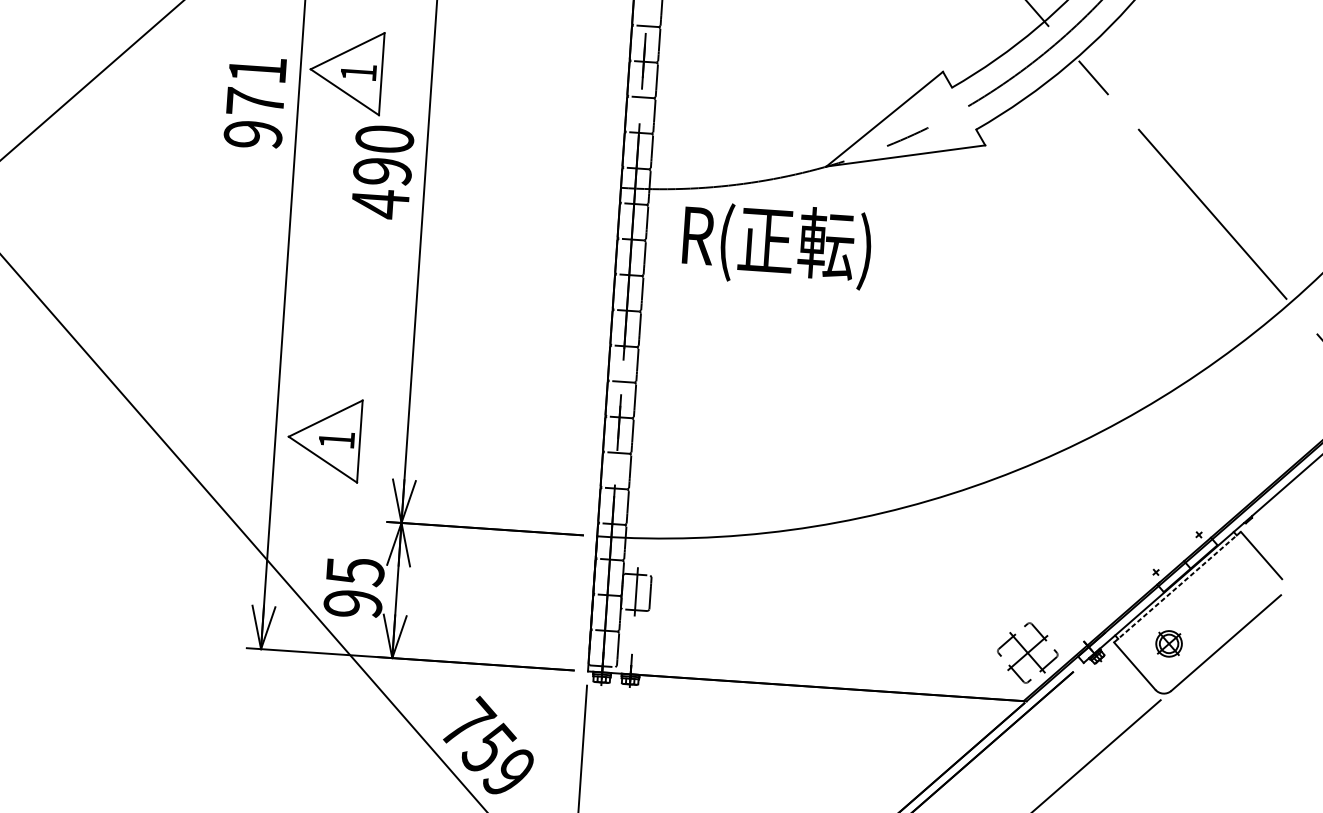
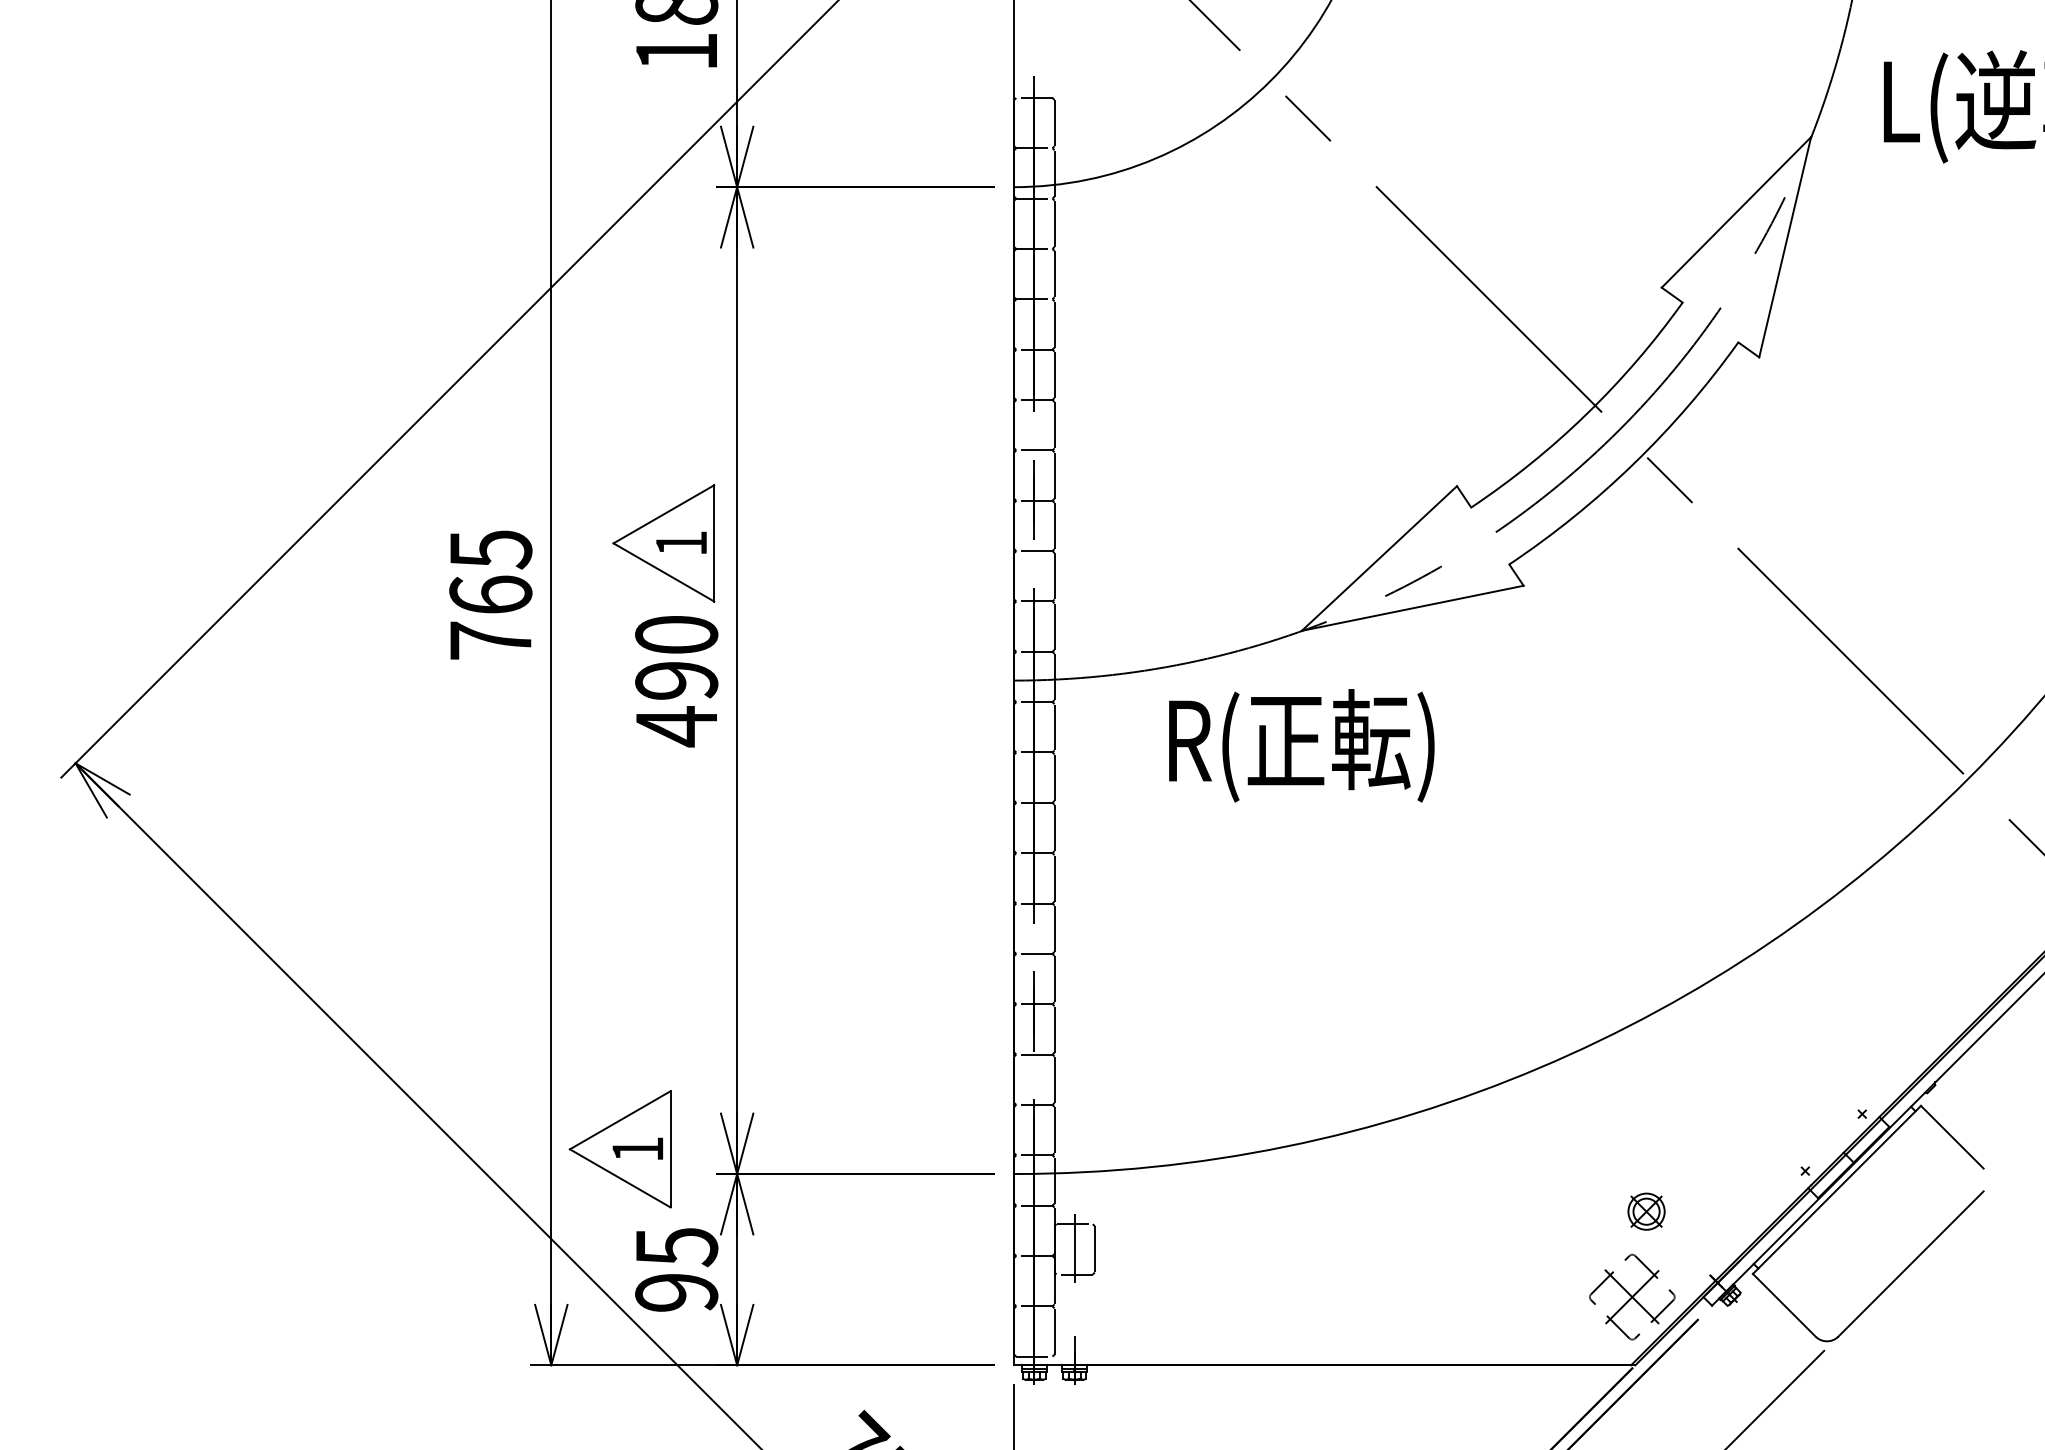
part: (345, 71) -> (663, 543), moved
text: (255, 101) -> (490, 594), 971 -> 765
text: (776, 244) -> (1301, 745), moved
part: (323, 439) -> (619, 1149), moved
line: (1177, 586) -> (1836, 1189), dashed -> solid
part: (1169, 643) -> (1646, 1211), moved

